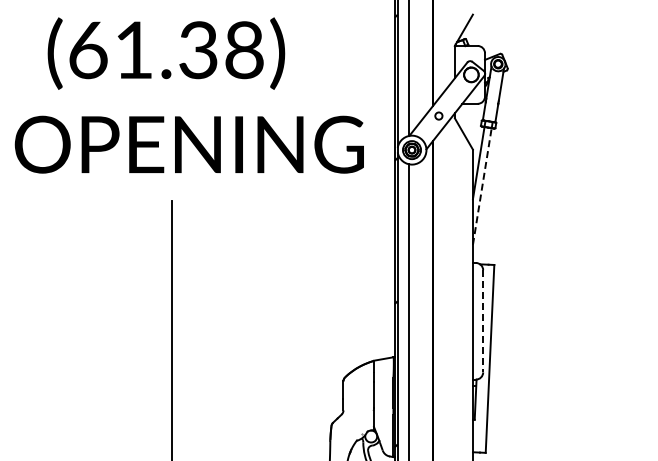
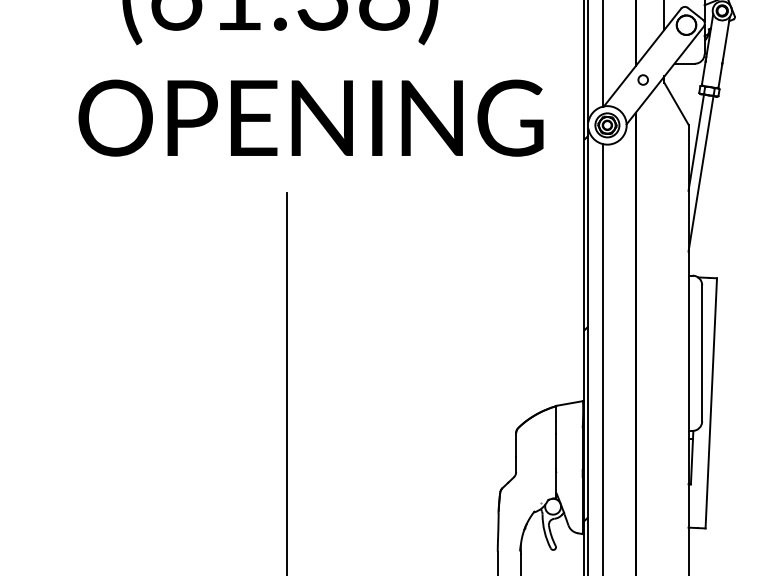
line: (482, 186) -> (701, 173), dashed -> solid
line: (483, 321) -> (702, 353), dashed -> solid

